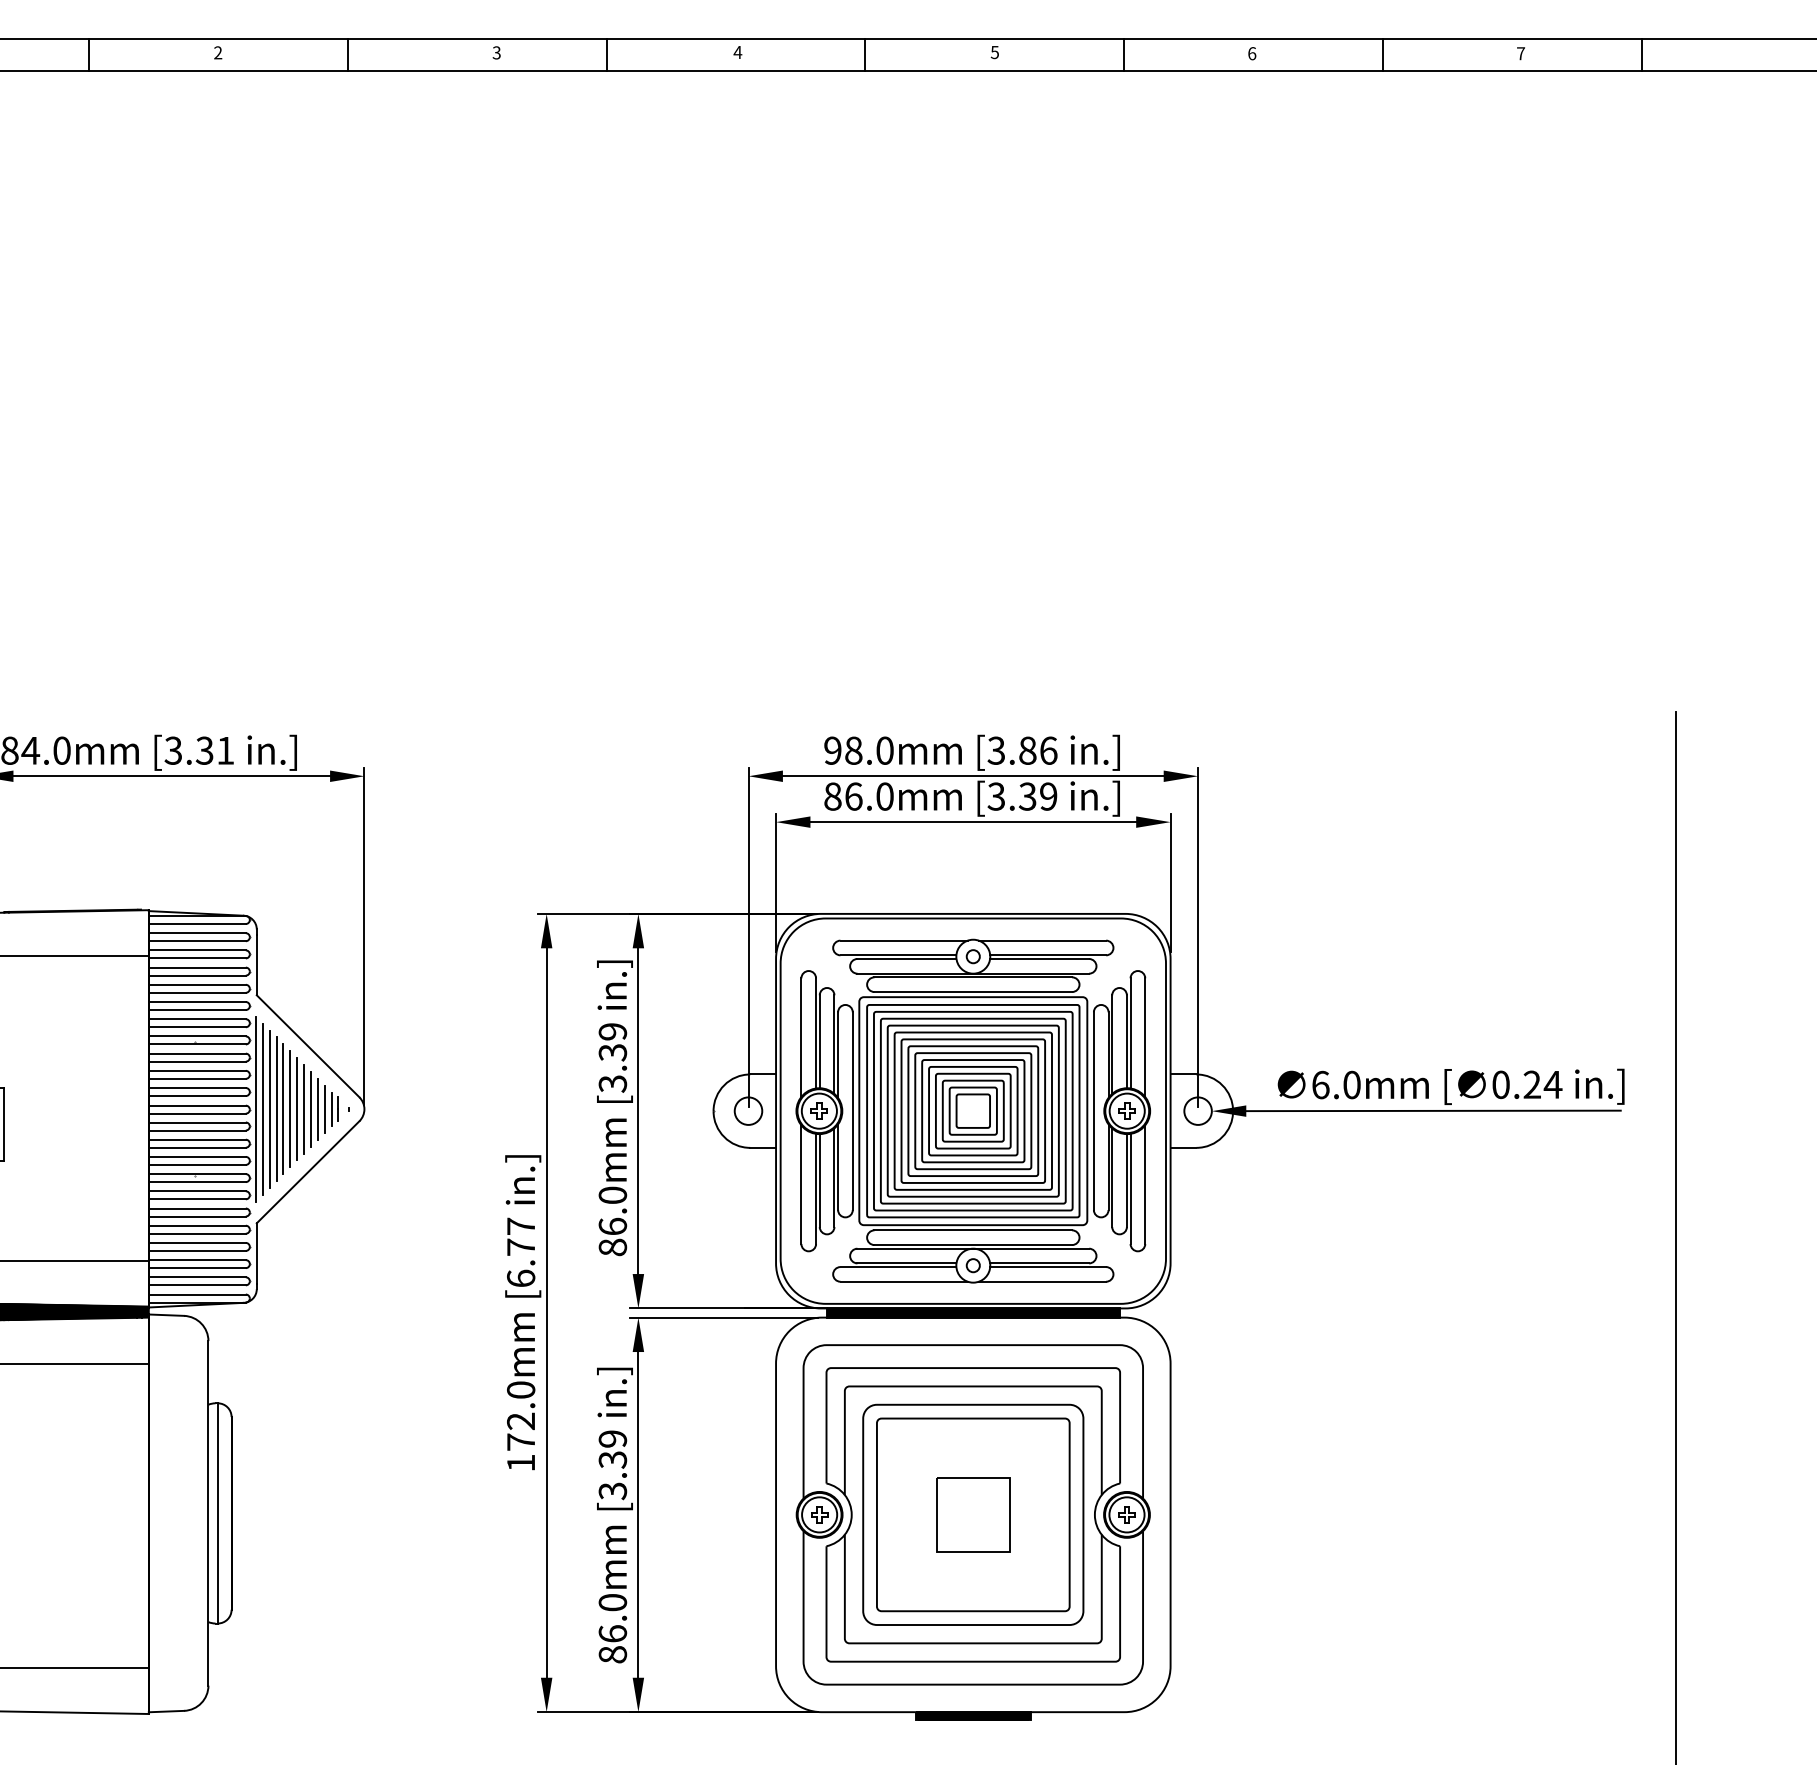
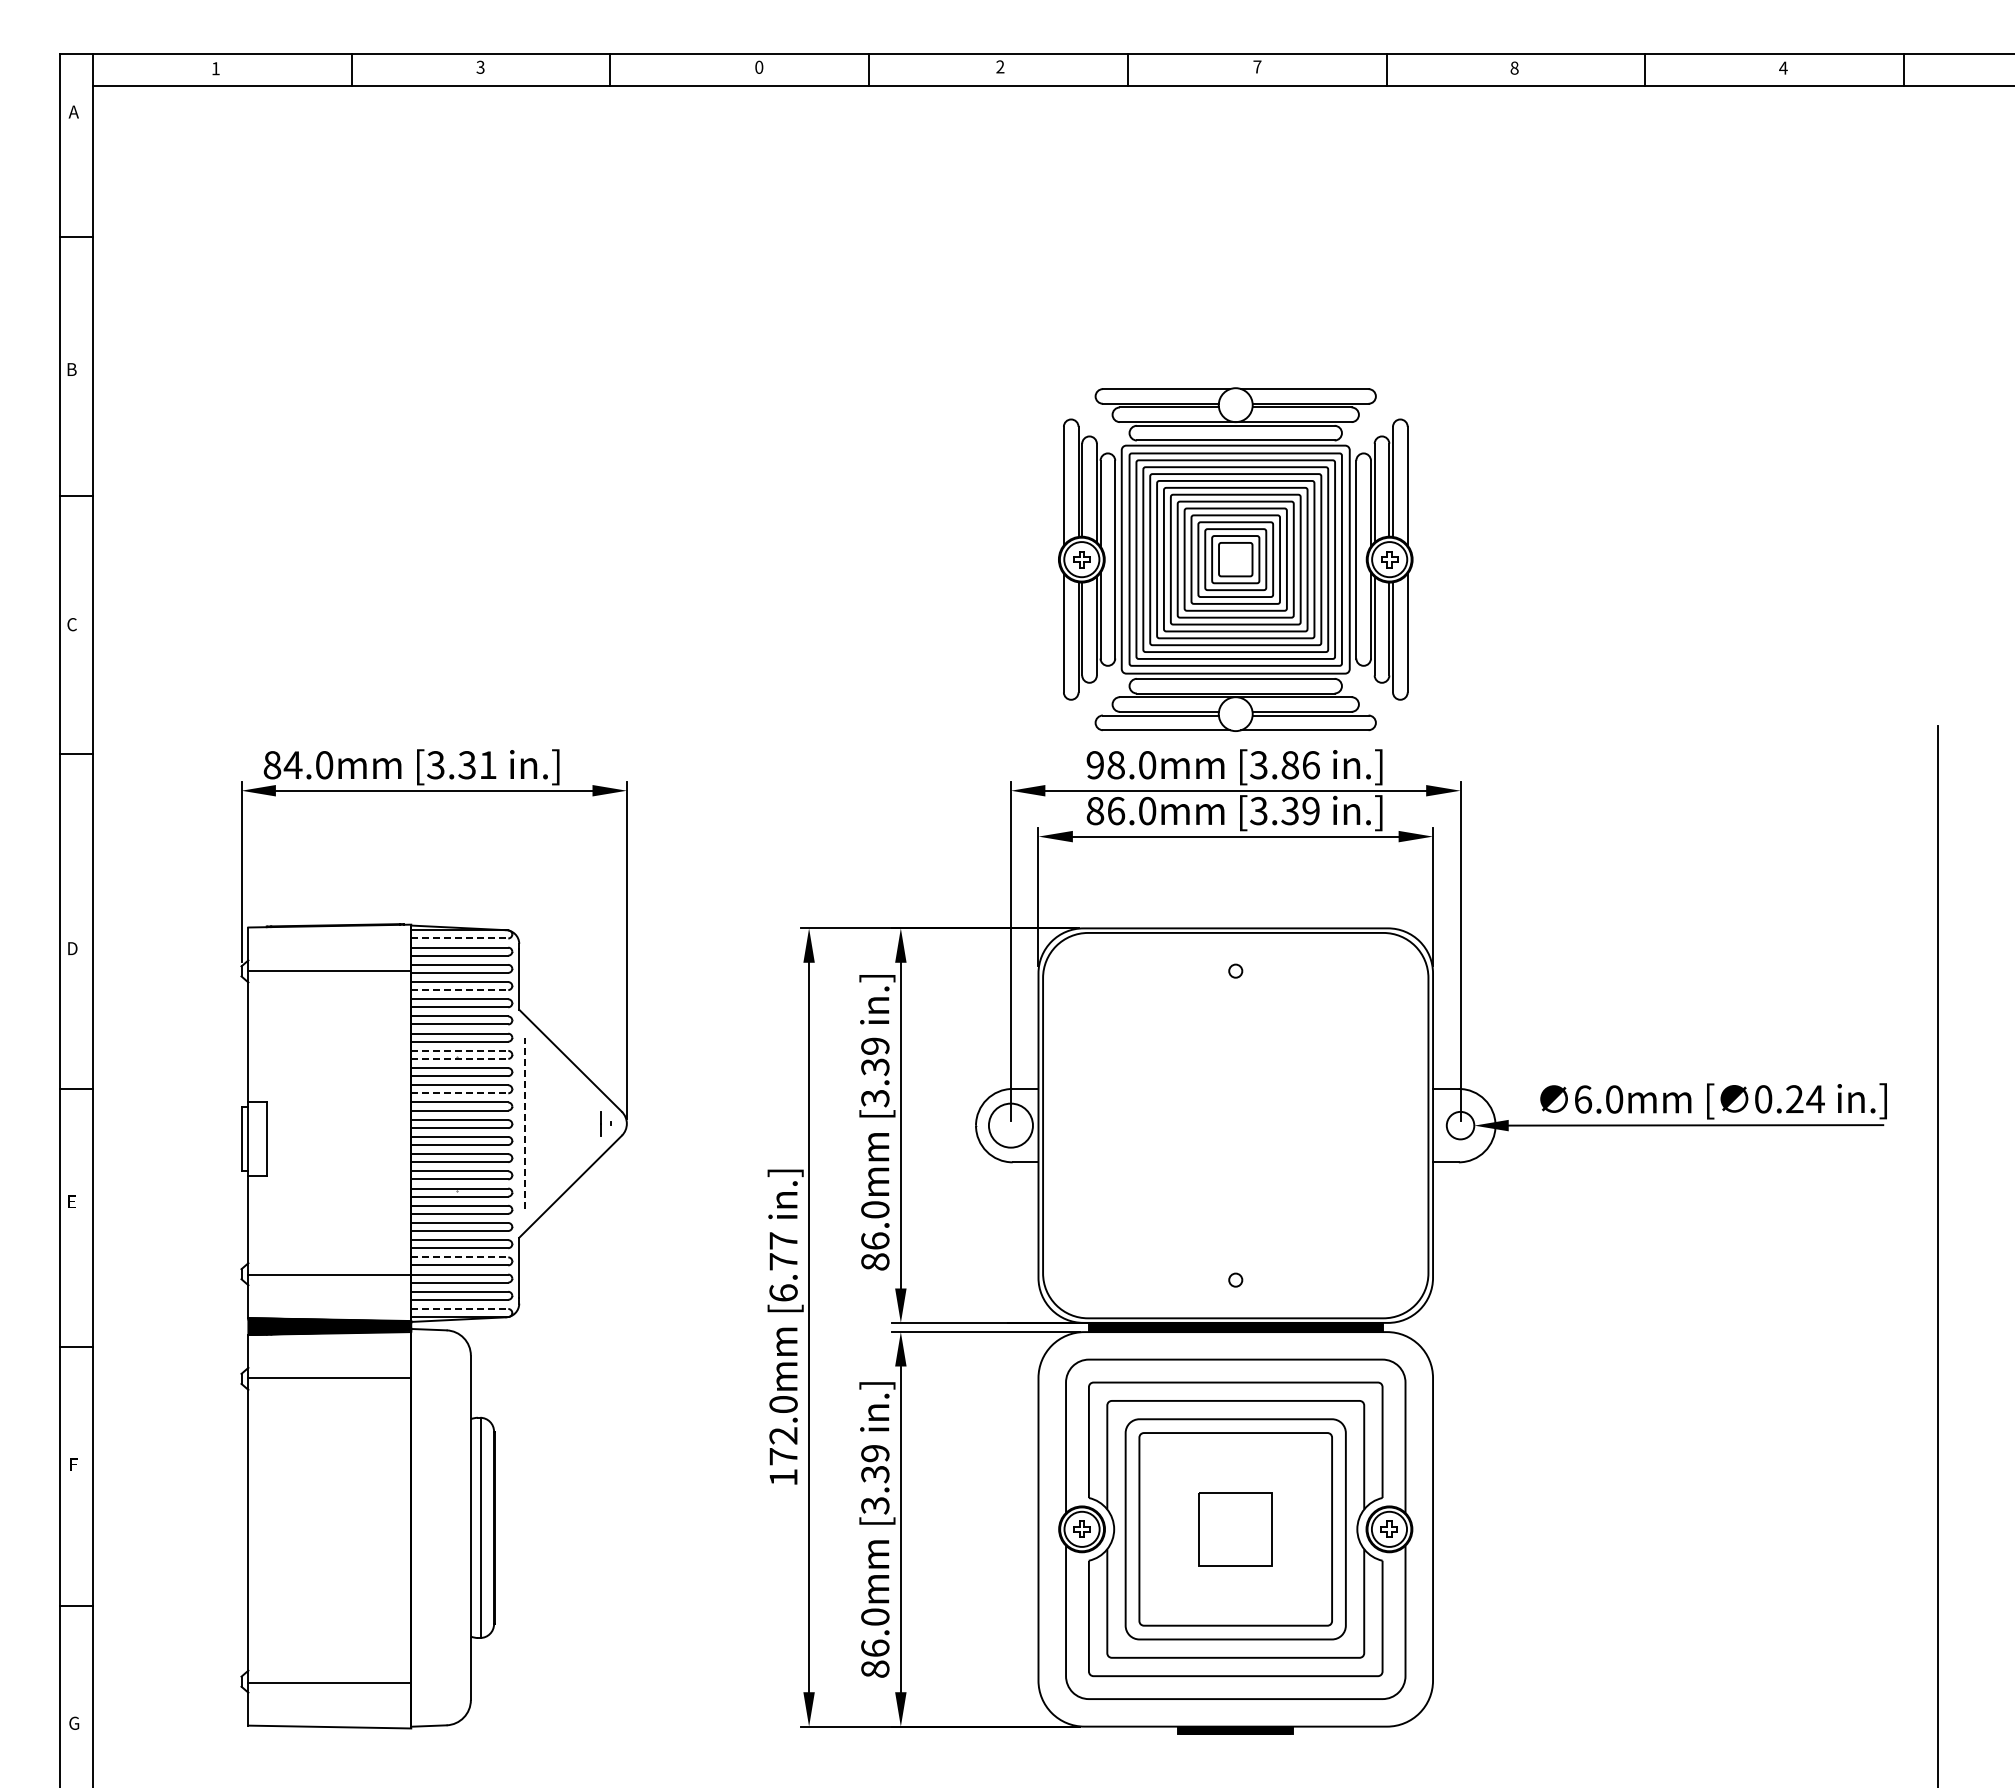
text: (738, 52) -> (1000, 66), 4 -> 2
text: (995, 52) -> (1257, 66), 5 -> 7
text: (218, 53) -> (480, 67), 2 -> 3
text: (497, 53) -> (759, 67), 3 -> 0
text: (1252, 53) -> (1514, 67), 6 -> 8
text: (1521, 53) -> (1783, 67), 7 -> 4
line: (197, 924) -> (459, 938), solid -> dashed
line: (197, 976) -> (459, 990), solid -> dashed
line: (197, 1036) -> (459, 1050), solid -> dashed
line: (197, 1044) -> (459, 1058), solid -> dashed
line: (197, 1079) -> (459, 1093), solid -> dashed
line: (256, 1109) -> (518, 1123), removed
line: (263, 1109) -> (525, 1123), solid -> dashed
line: (270, 1109) -> (532, 1123), removed
line: (276, 1109) -> (538, 1123), removed
line: (283, 1109) -> (545, 1123), removed
line: (290, 1109) -> (552, 1123), removed
line: (297, 1109) -> (559, 1123), removed
line: (304, 1109) -> (566, 1123), removed
line: (311, 1109) -> (573, 1123), removed
line: (318, 1109) -> (580, 1123), removed
line: (325, 1109) -> (587, 1123), removed
line: (332, 1109) -> (594, 1123), removed
circle: (748, 1111) -> (1010, 1125), size x1.6
part: (973, 1111) -> (1235, 559), moved
line: (197, 1243) -> (459, 1257), solid -> dashed
line: (197, 1295) -> (459, 1309), solid -> dashed

